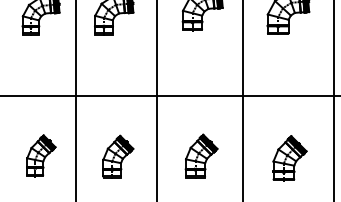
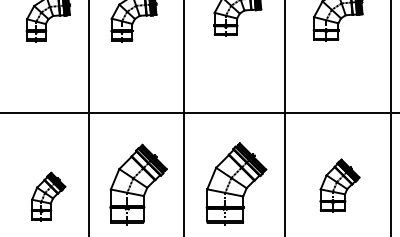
part: (41, 155) -> (48, 196), moved
part: (201, 155) -> (236, 182), size x1.6
part: (118, 156) -> (139, 183), size x1.6

